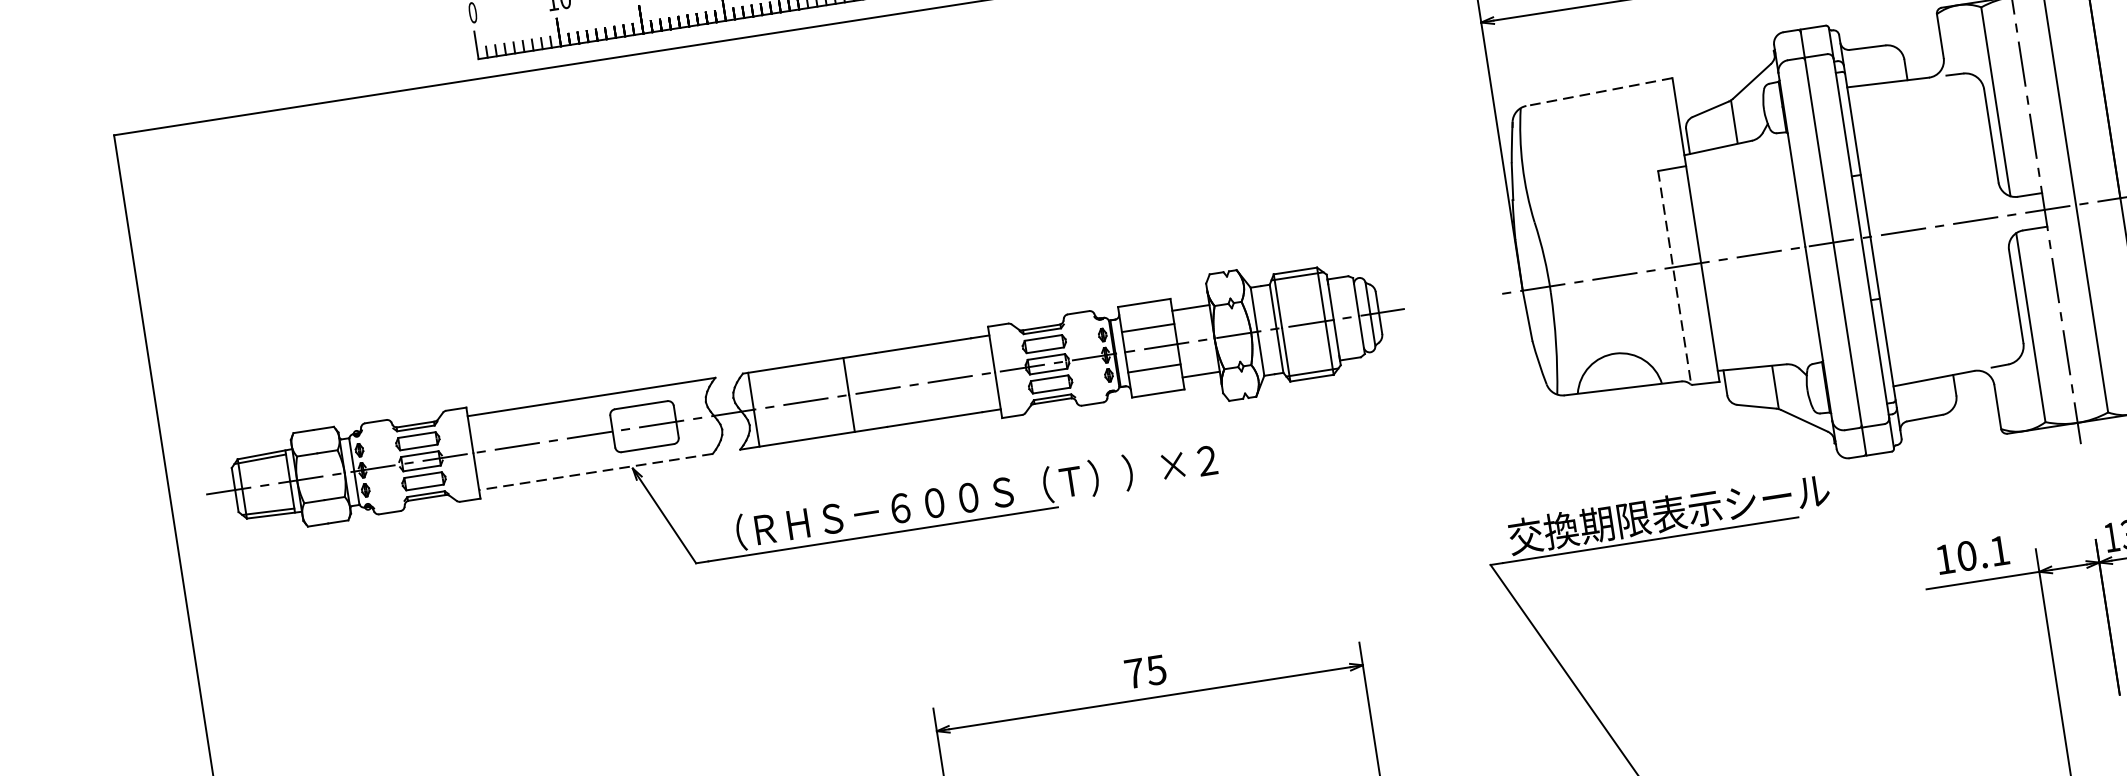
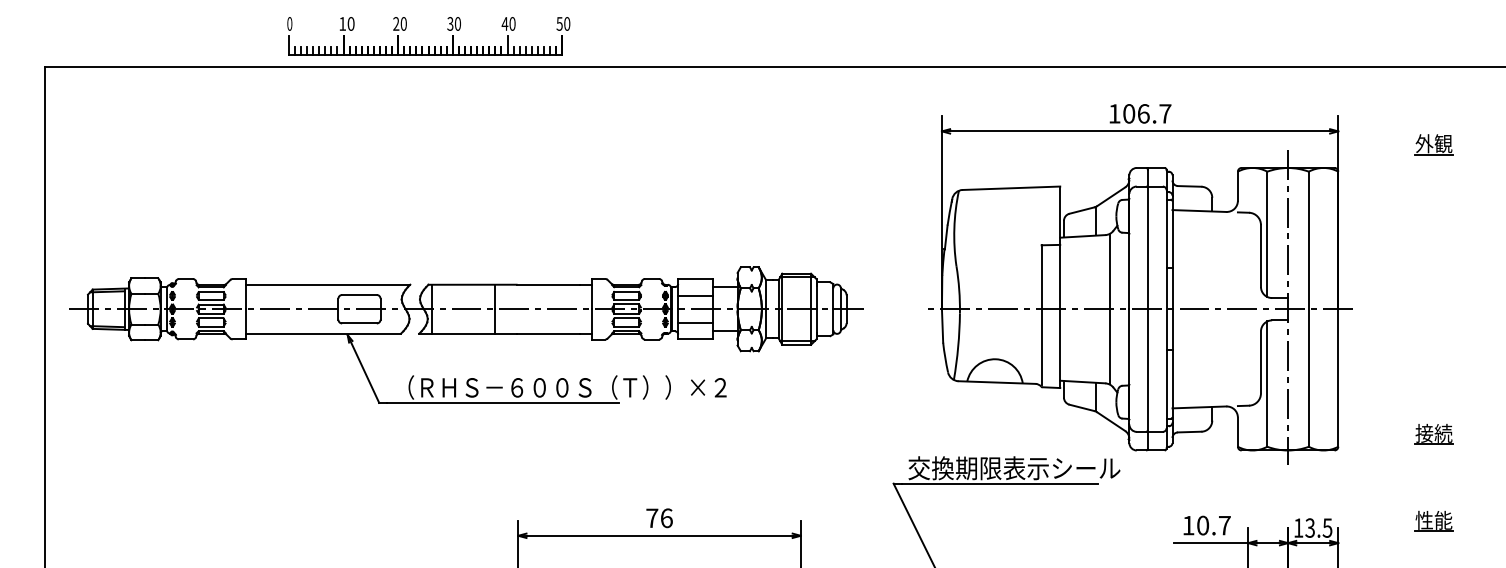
line: (1599, 92) -> (1011, 188), dashed -> solid
line: (1776, 250) -> (1110, 308), added
line: (1674, 276) -> (1041, 315), dashed -> solid
line: (594, 471) -> (322, 333), dashed -> solid
text: (1999, 550) -> (1224, 525), 10.1 -> 10.7
text: (1156, 670) -> (666, 518), 75 -> 76

